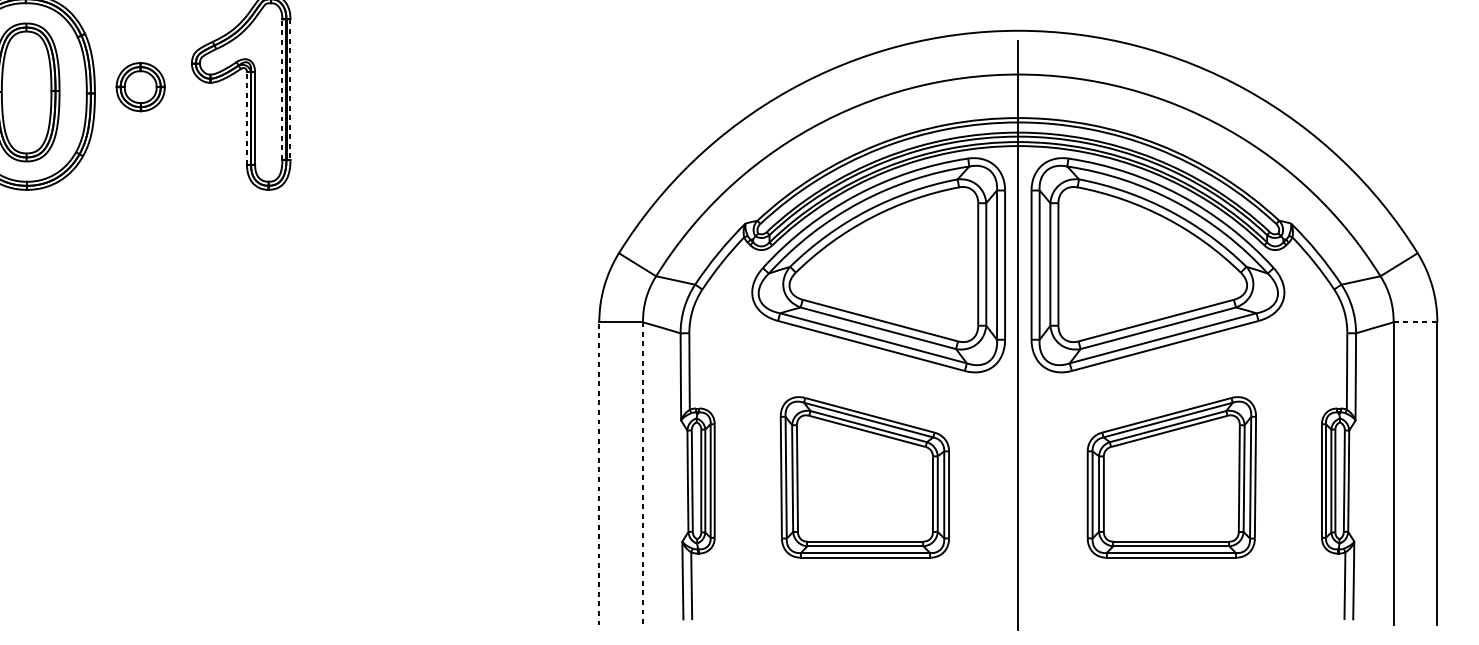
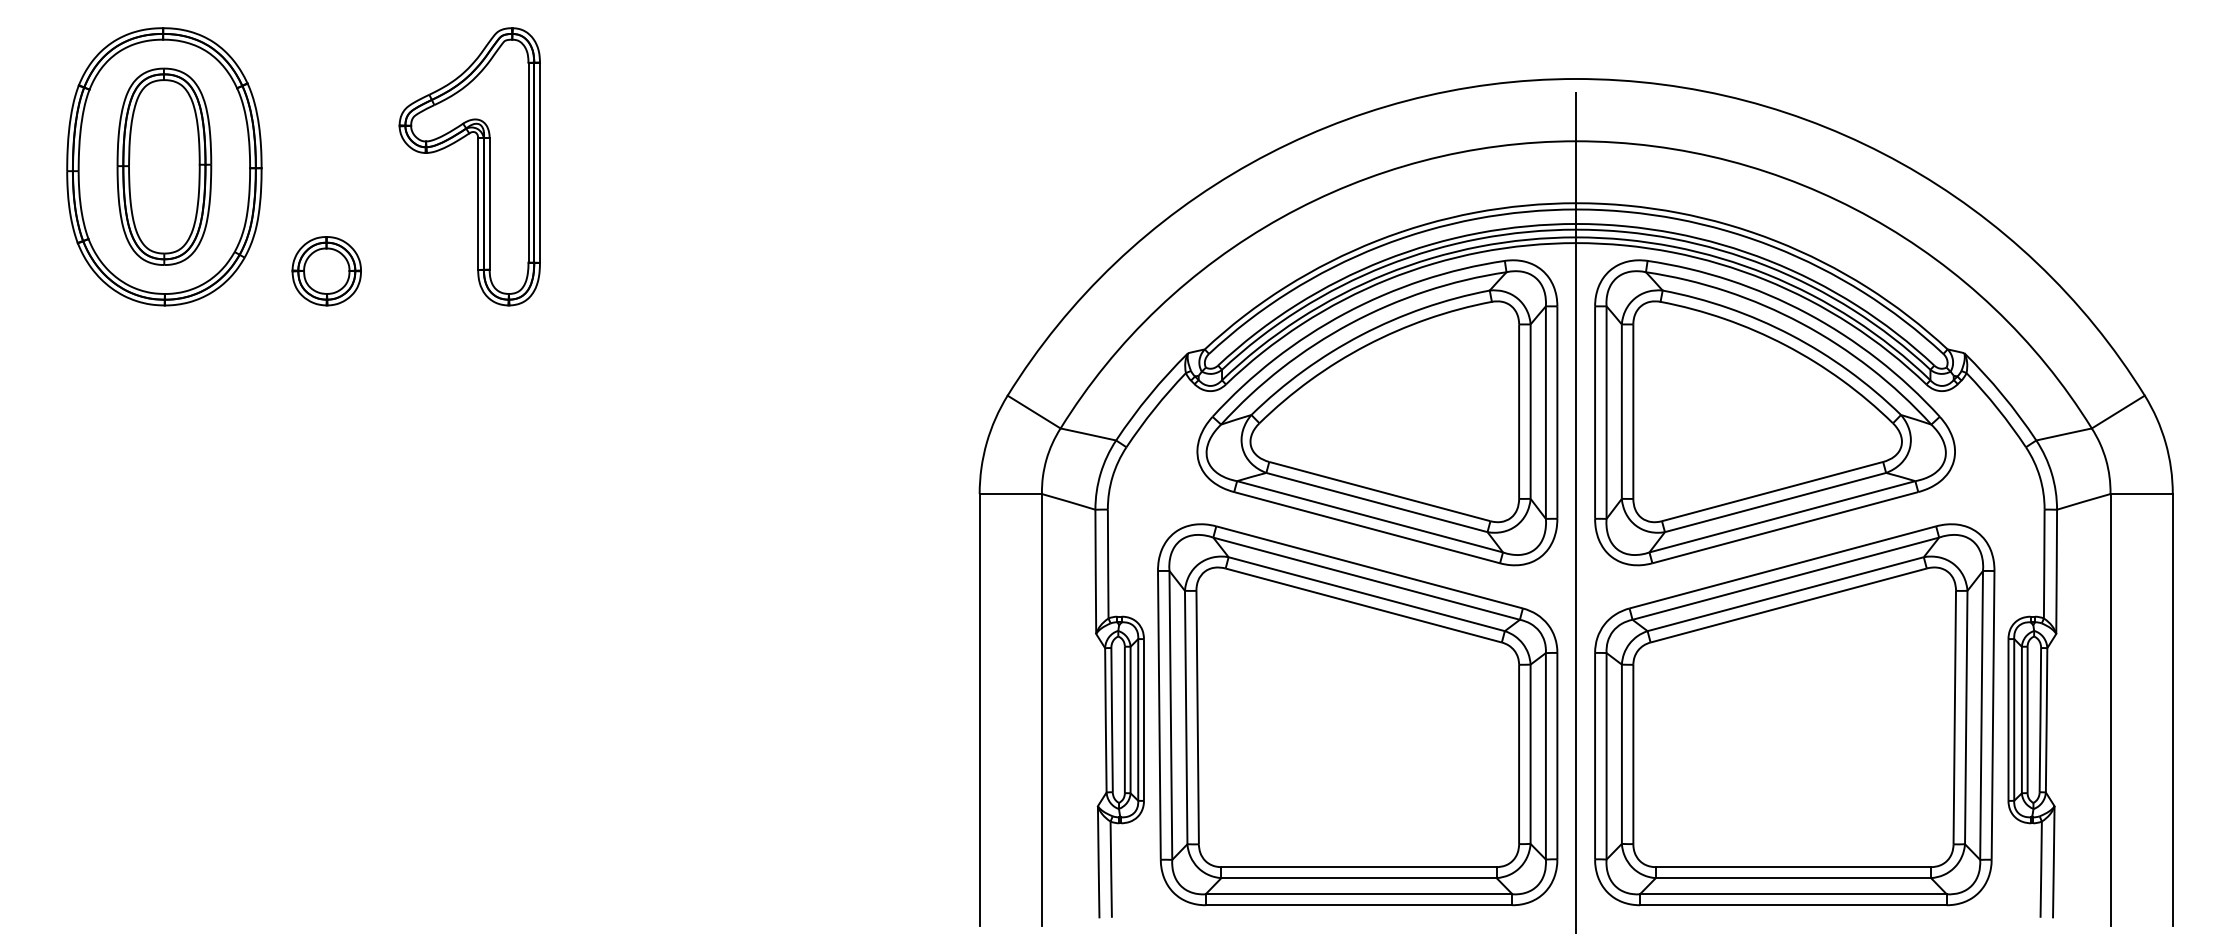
part: (140, 87) -> (326, 271), moved
line: (282, 89) -> (528, 162), dashed -> solid
line: (290, 89) -> (540, 162), dashed -> solid
line: (247, 118) -> (478, 203), dashed -> solid
line: (1416, 322) -> (2142, 494), dashed -> solid
line: (599, 473) -> (979, 709), dashed -> solid
line: (642, 473) -> (1041, 709), dashed -> solid
part: (864, 477) -> (1357, 714), size x1.67
part: (1171, 477) -> (1794, 714), size x1.67

